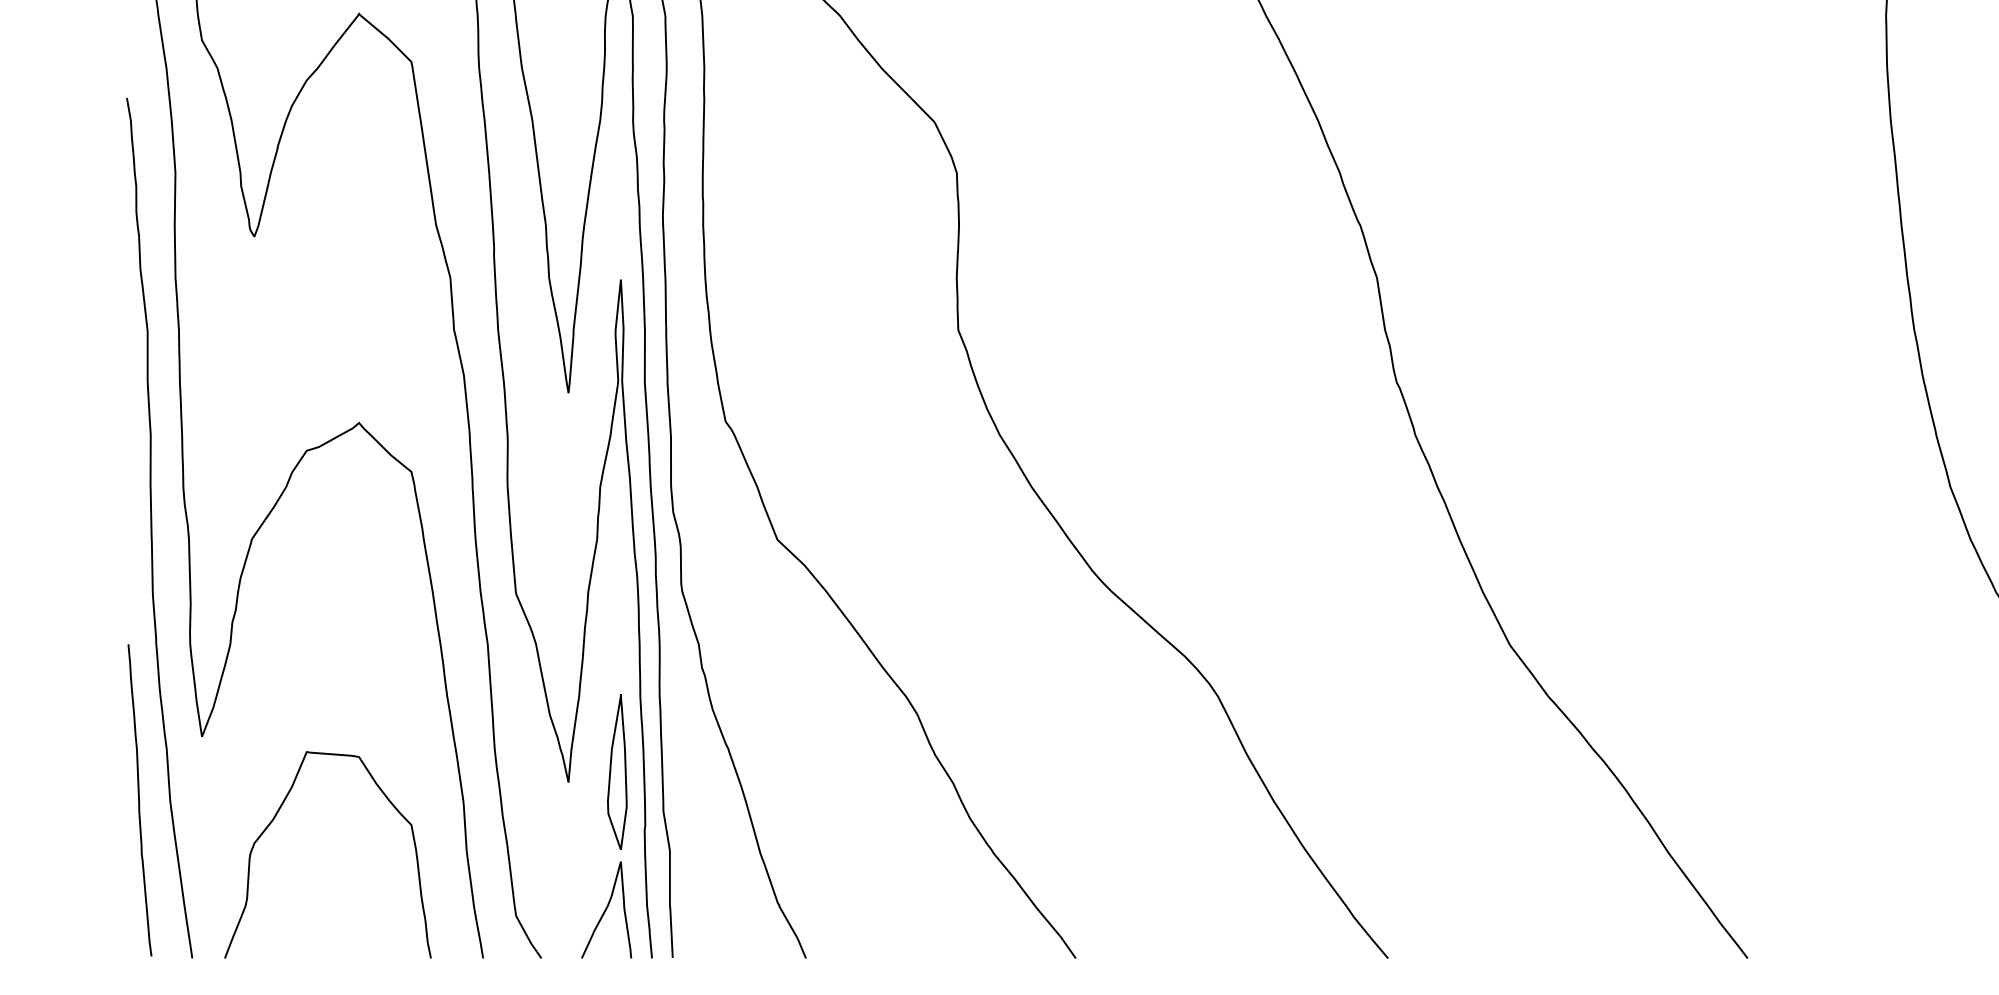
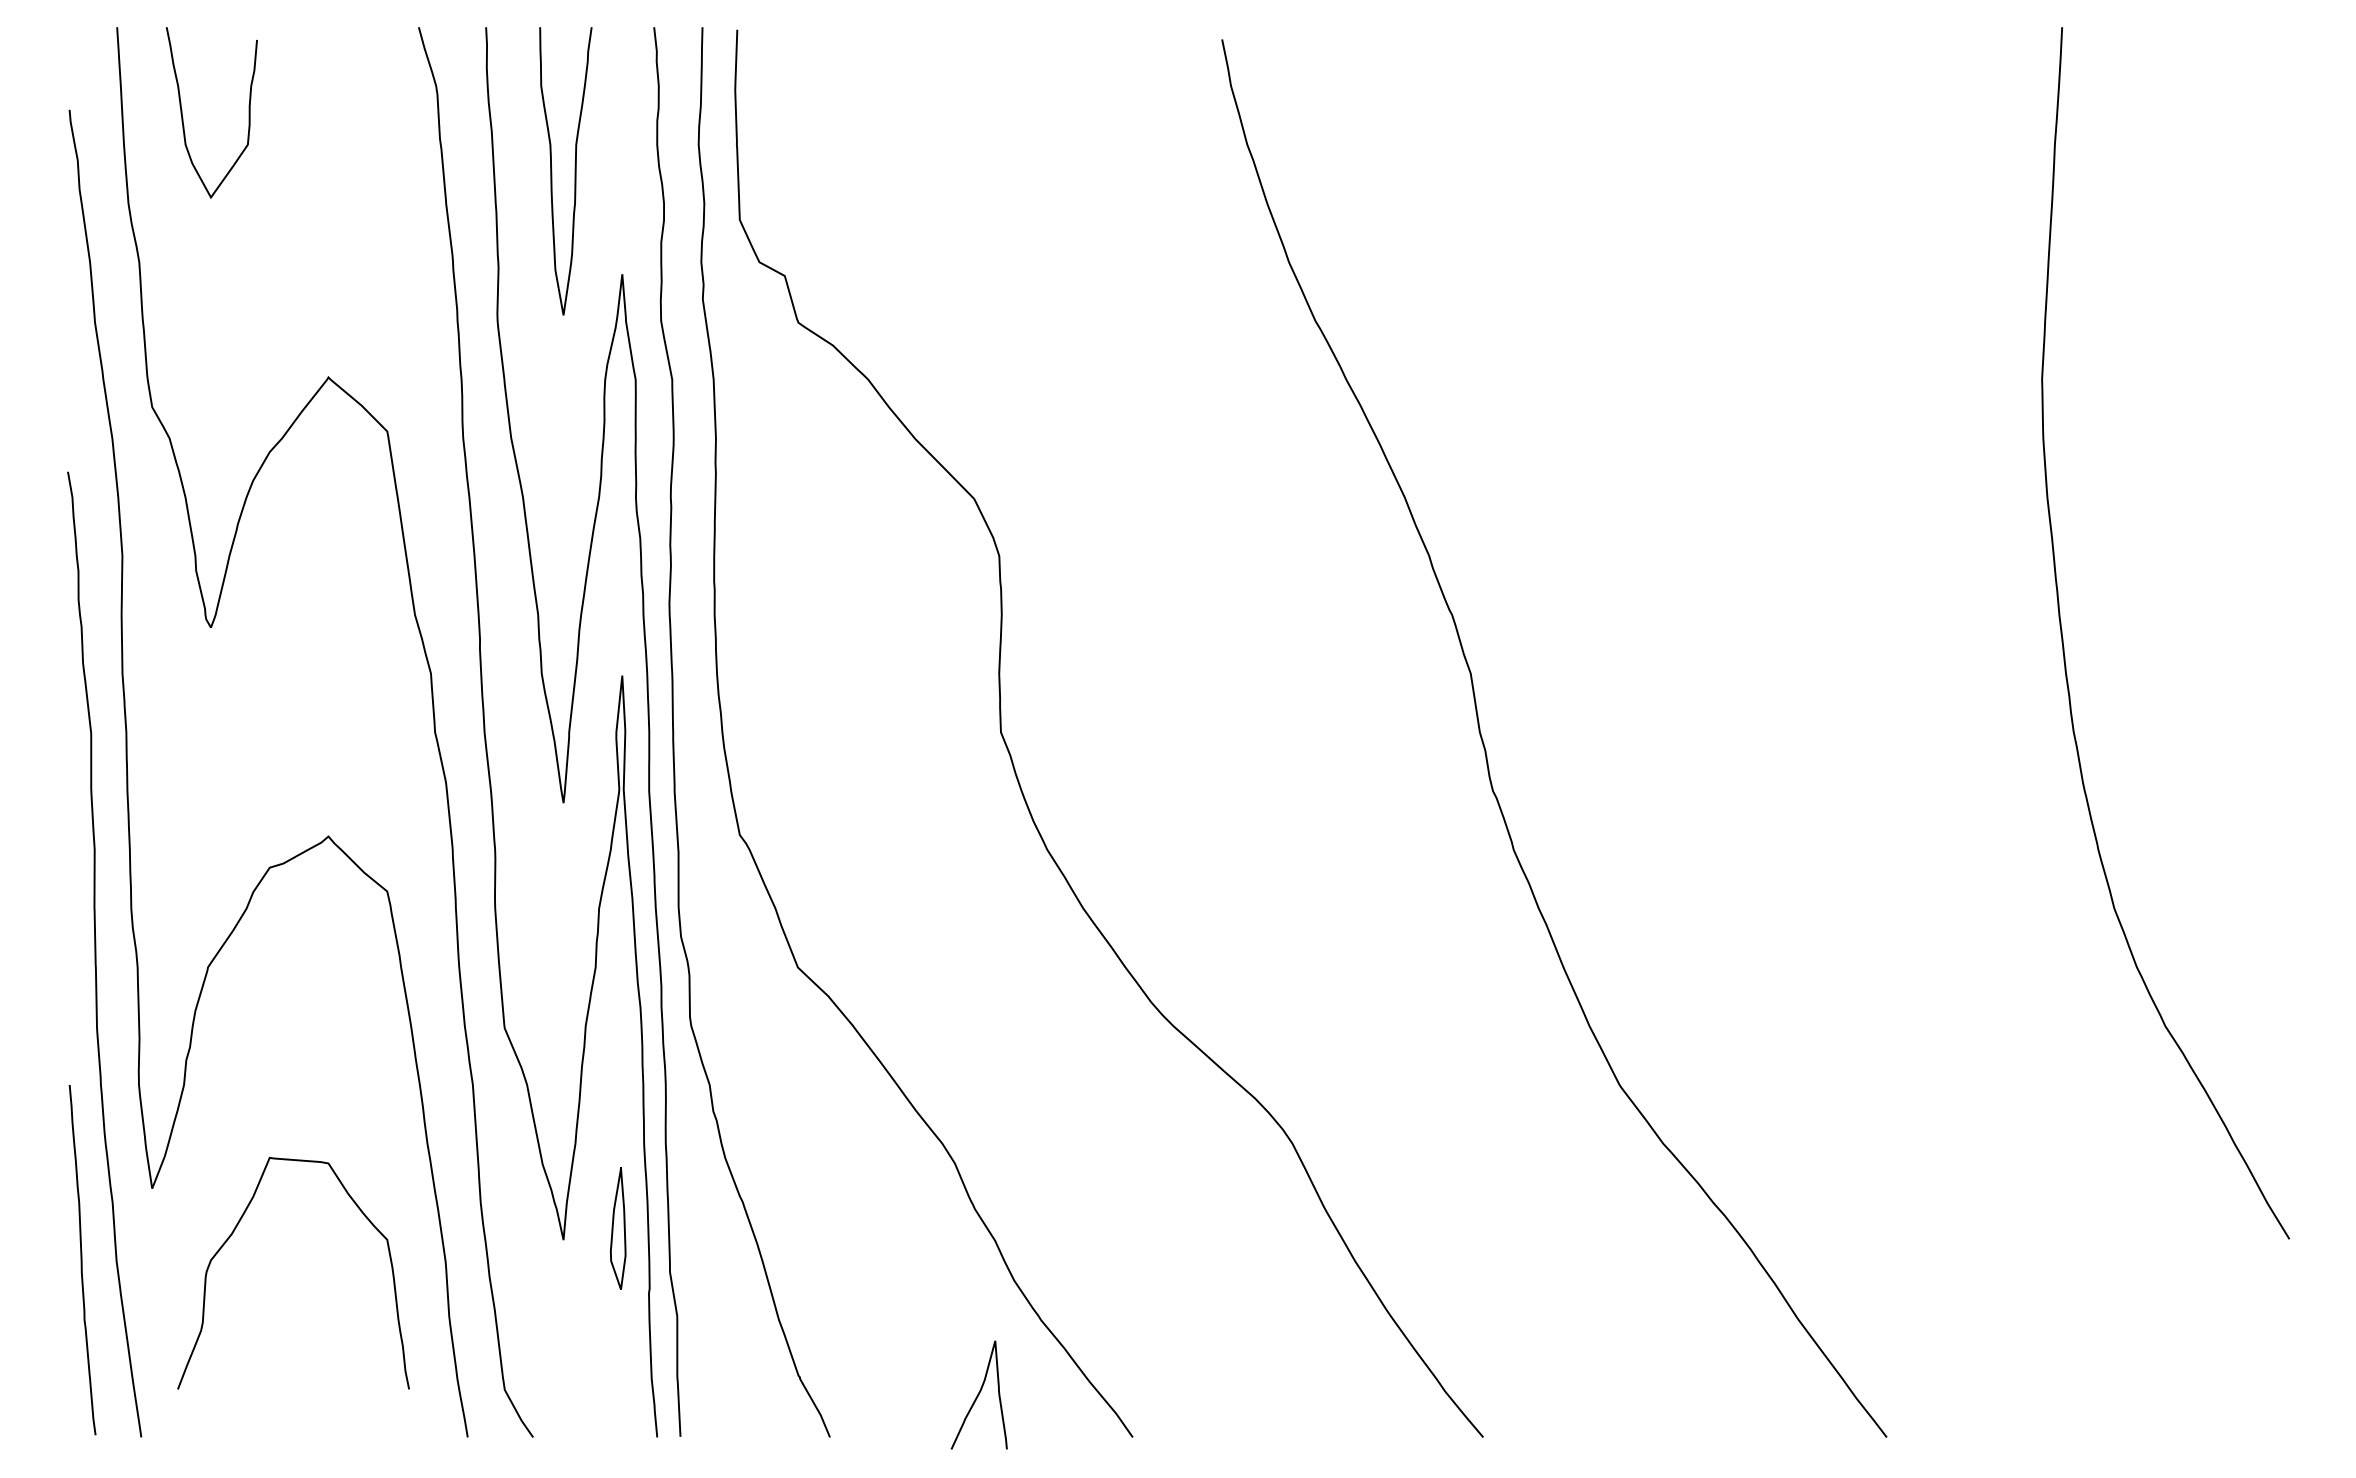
part: (616, 772) -> (617, 1228), size x0.7
curve: (274, 819) -> (233, 1233), moved
curve: (605, 909) -> (978, 1394), moved

